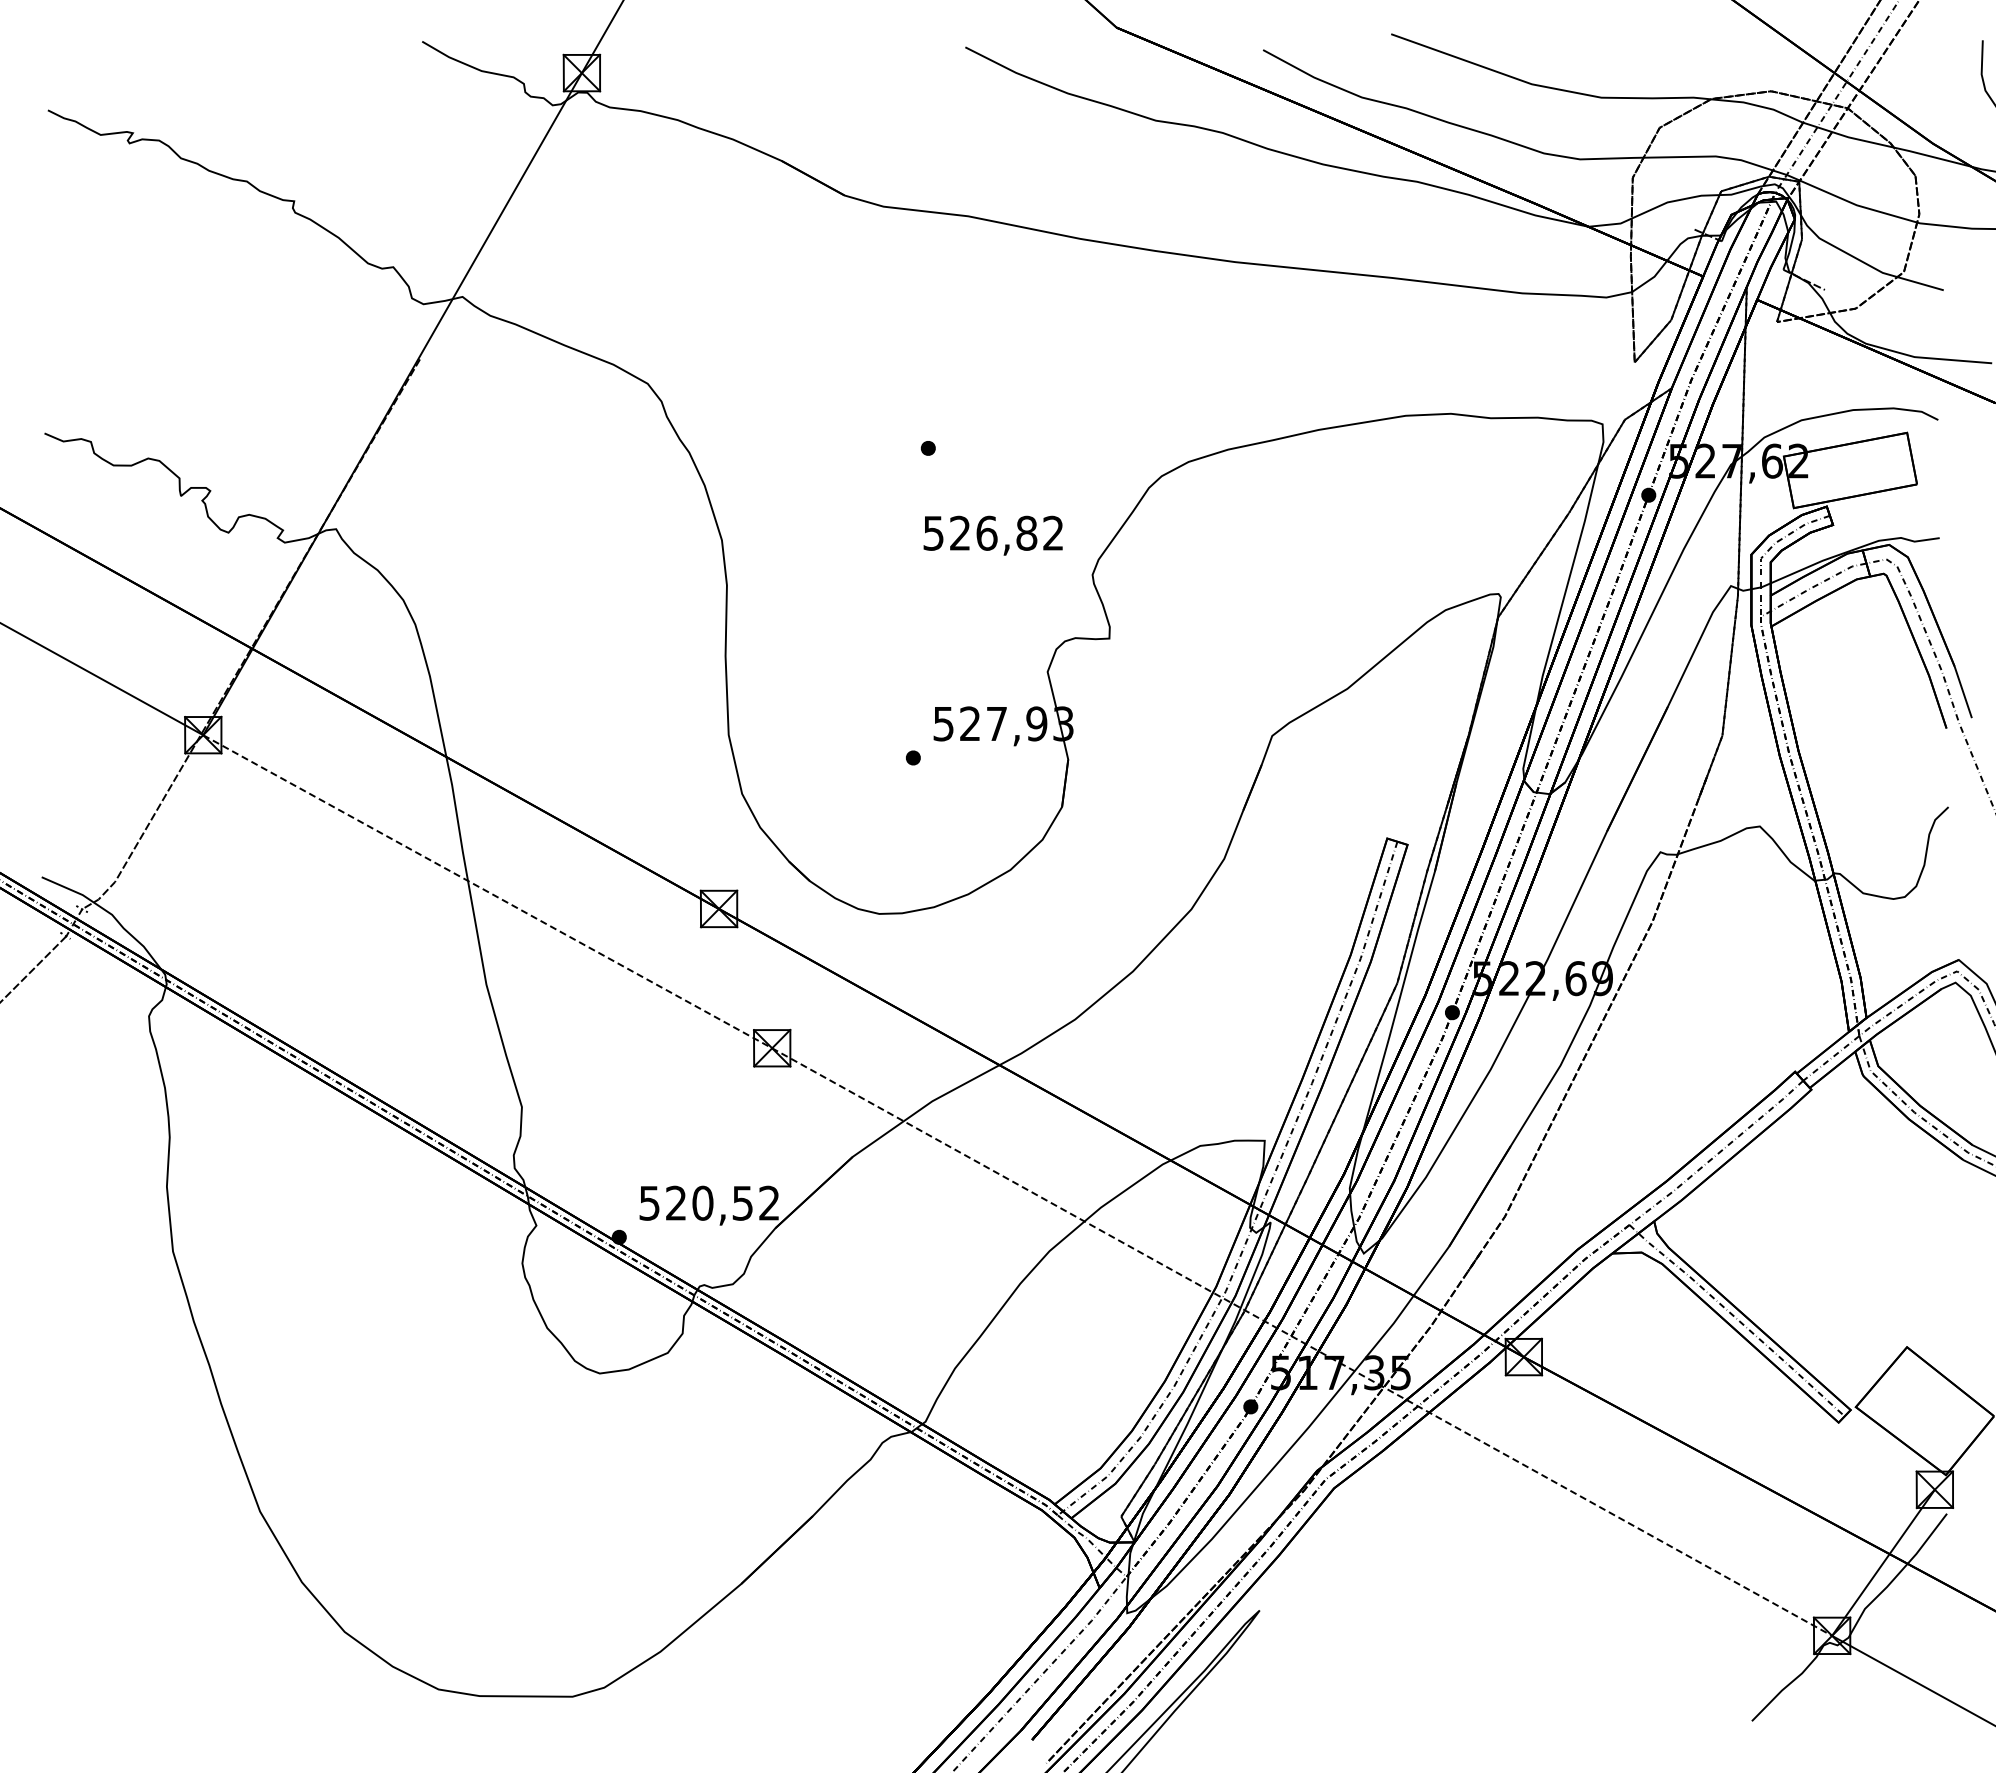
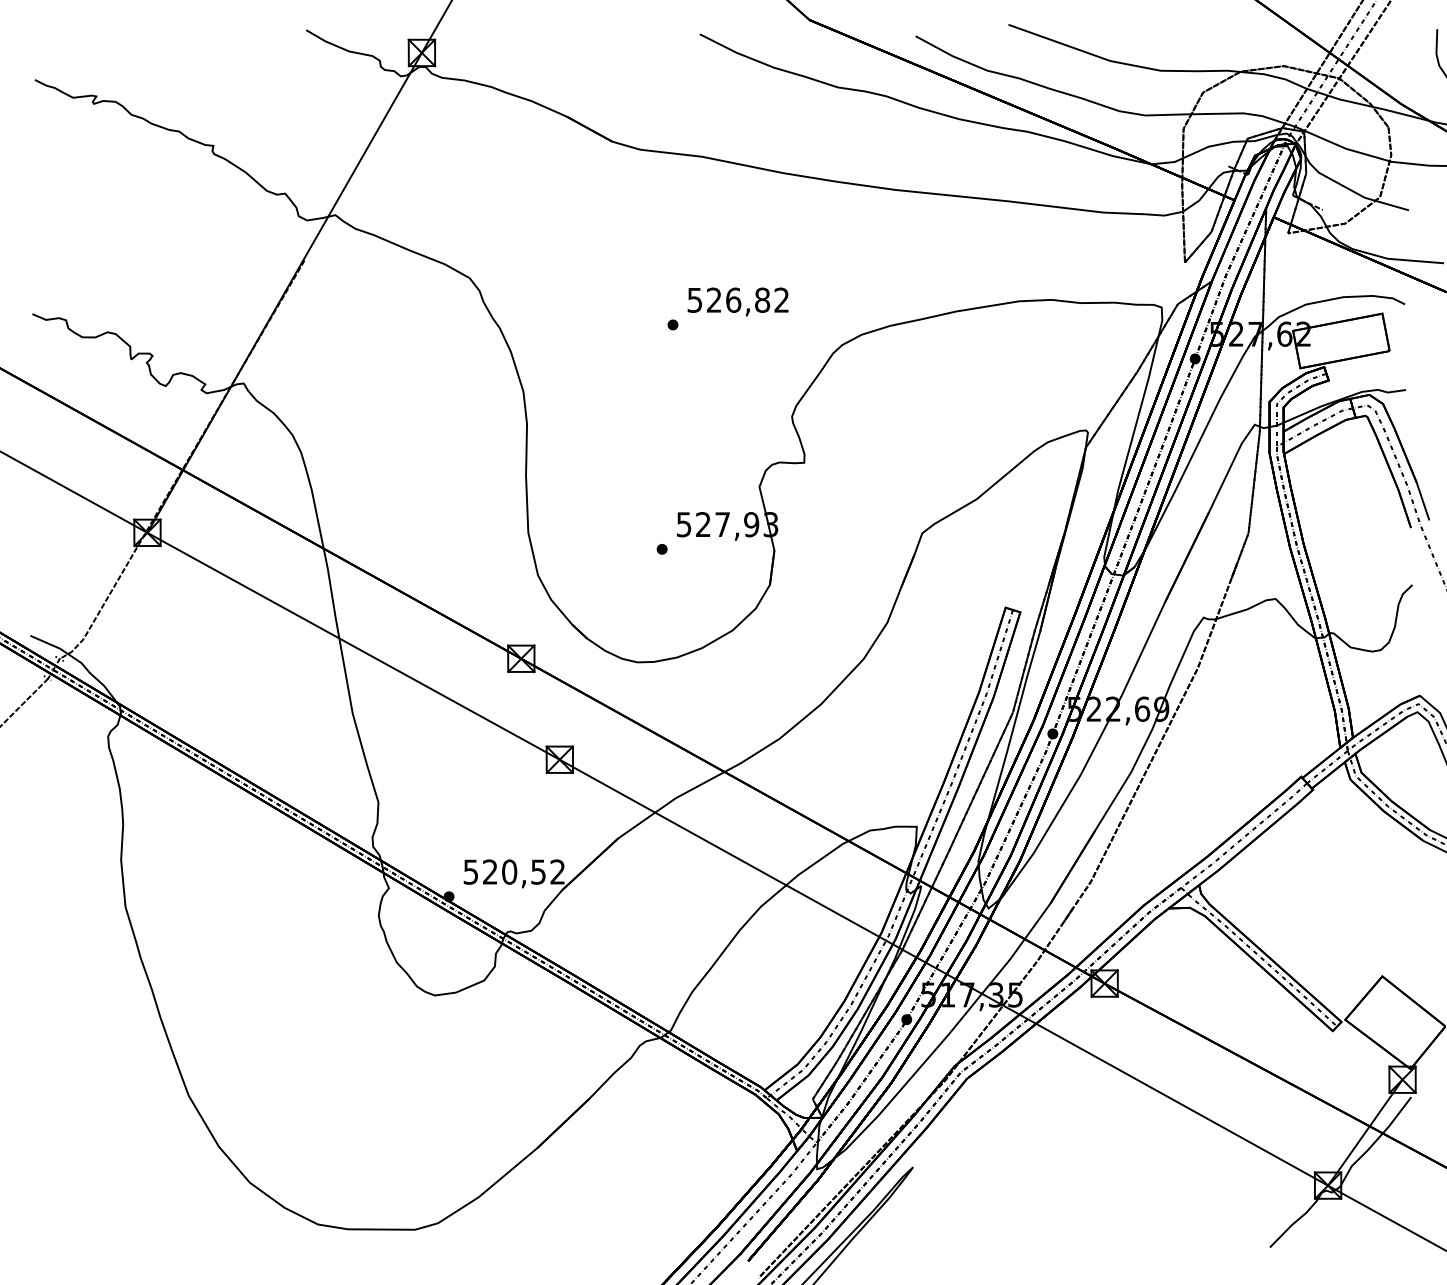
text: (992, 535) -> (737, 301), moved
line: (1017, 1184) -> (737, 858), dashed -> solid

